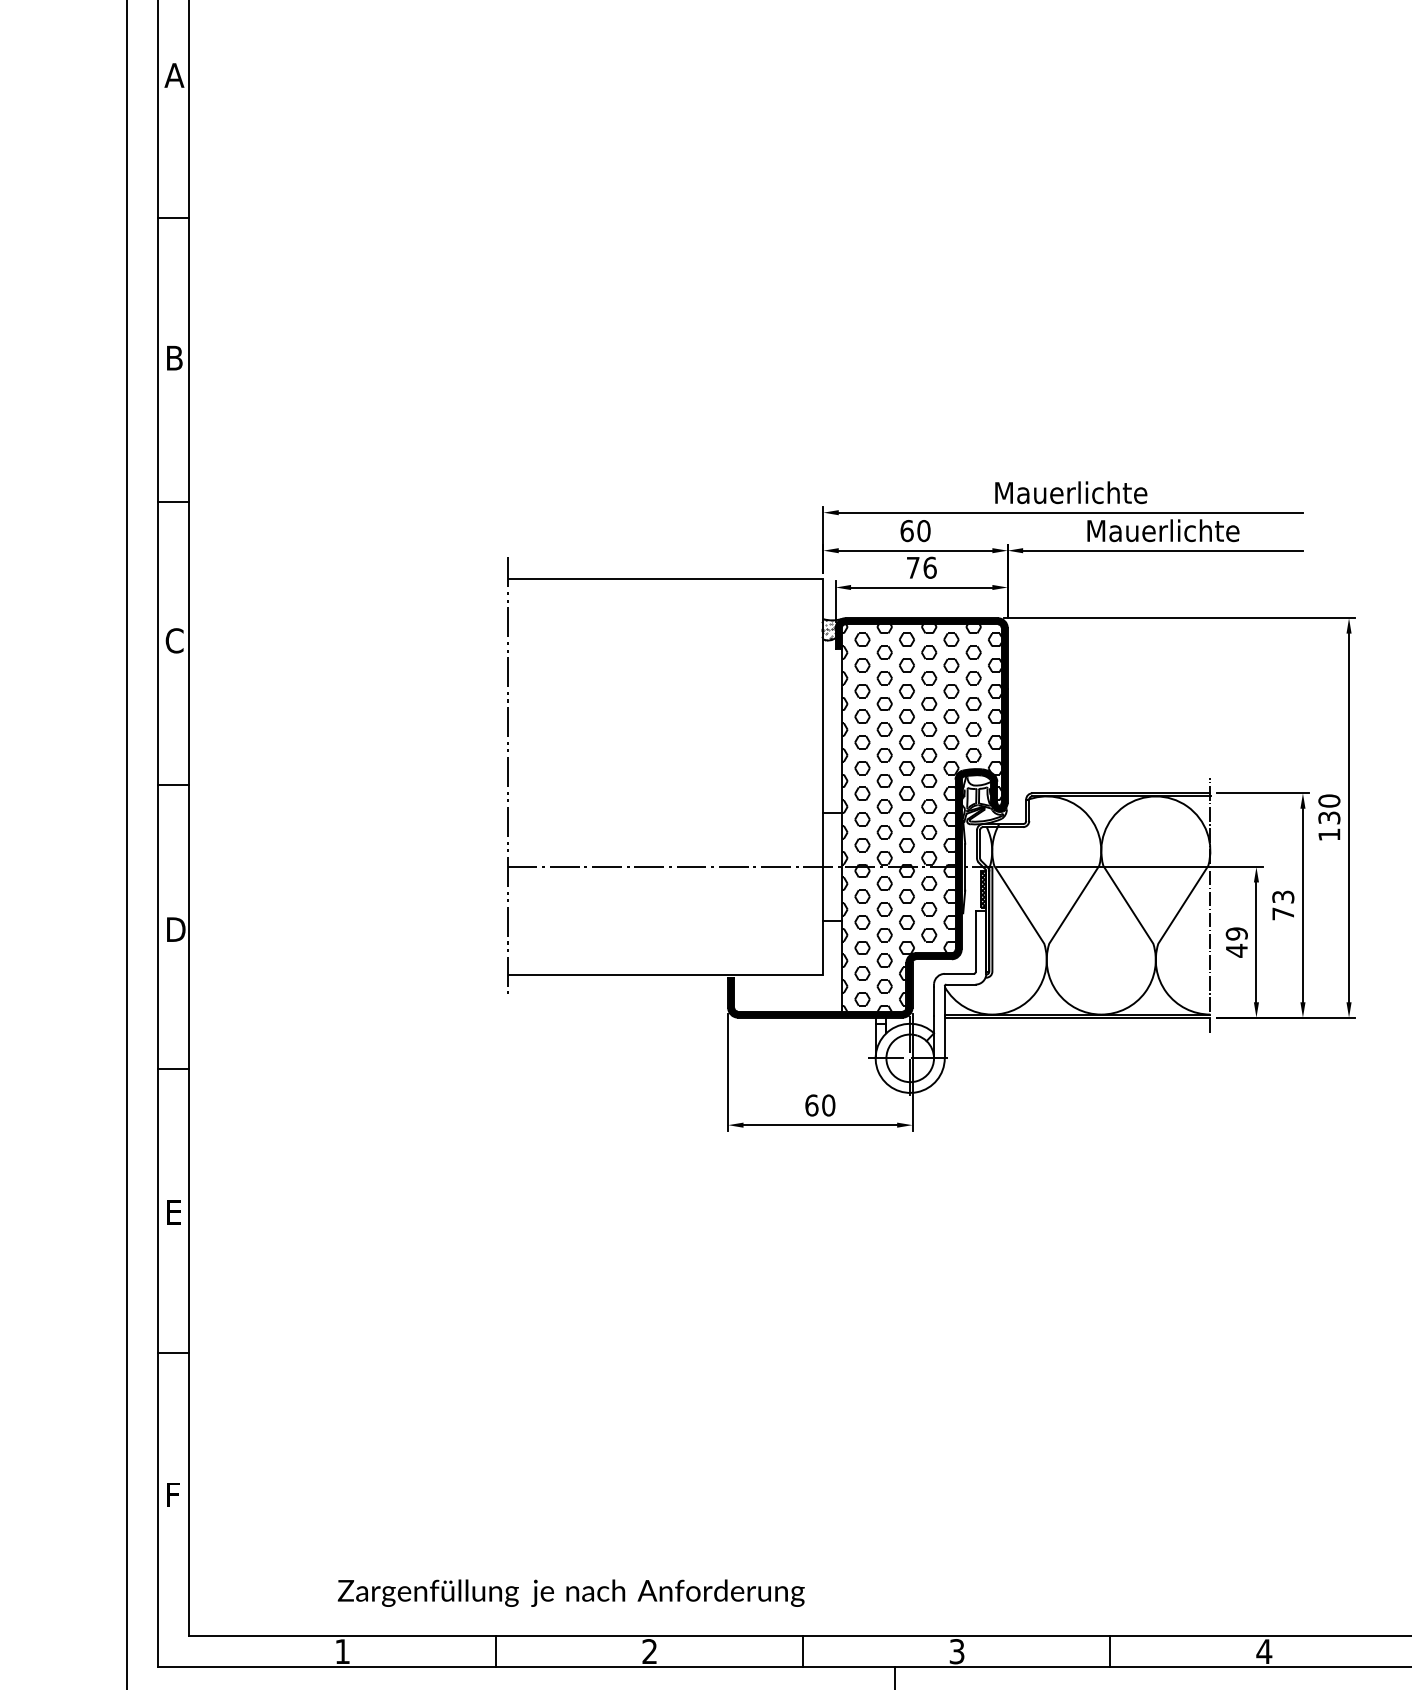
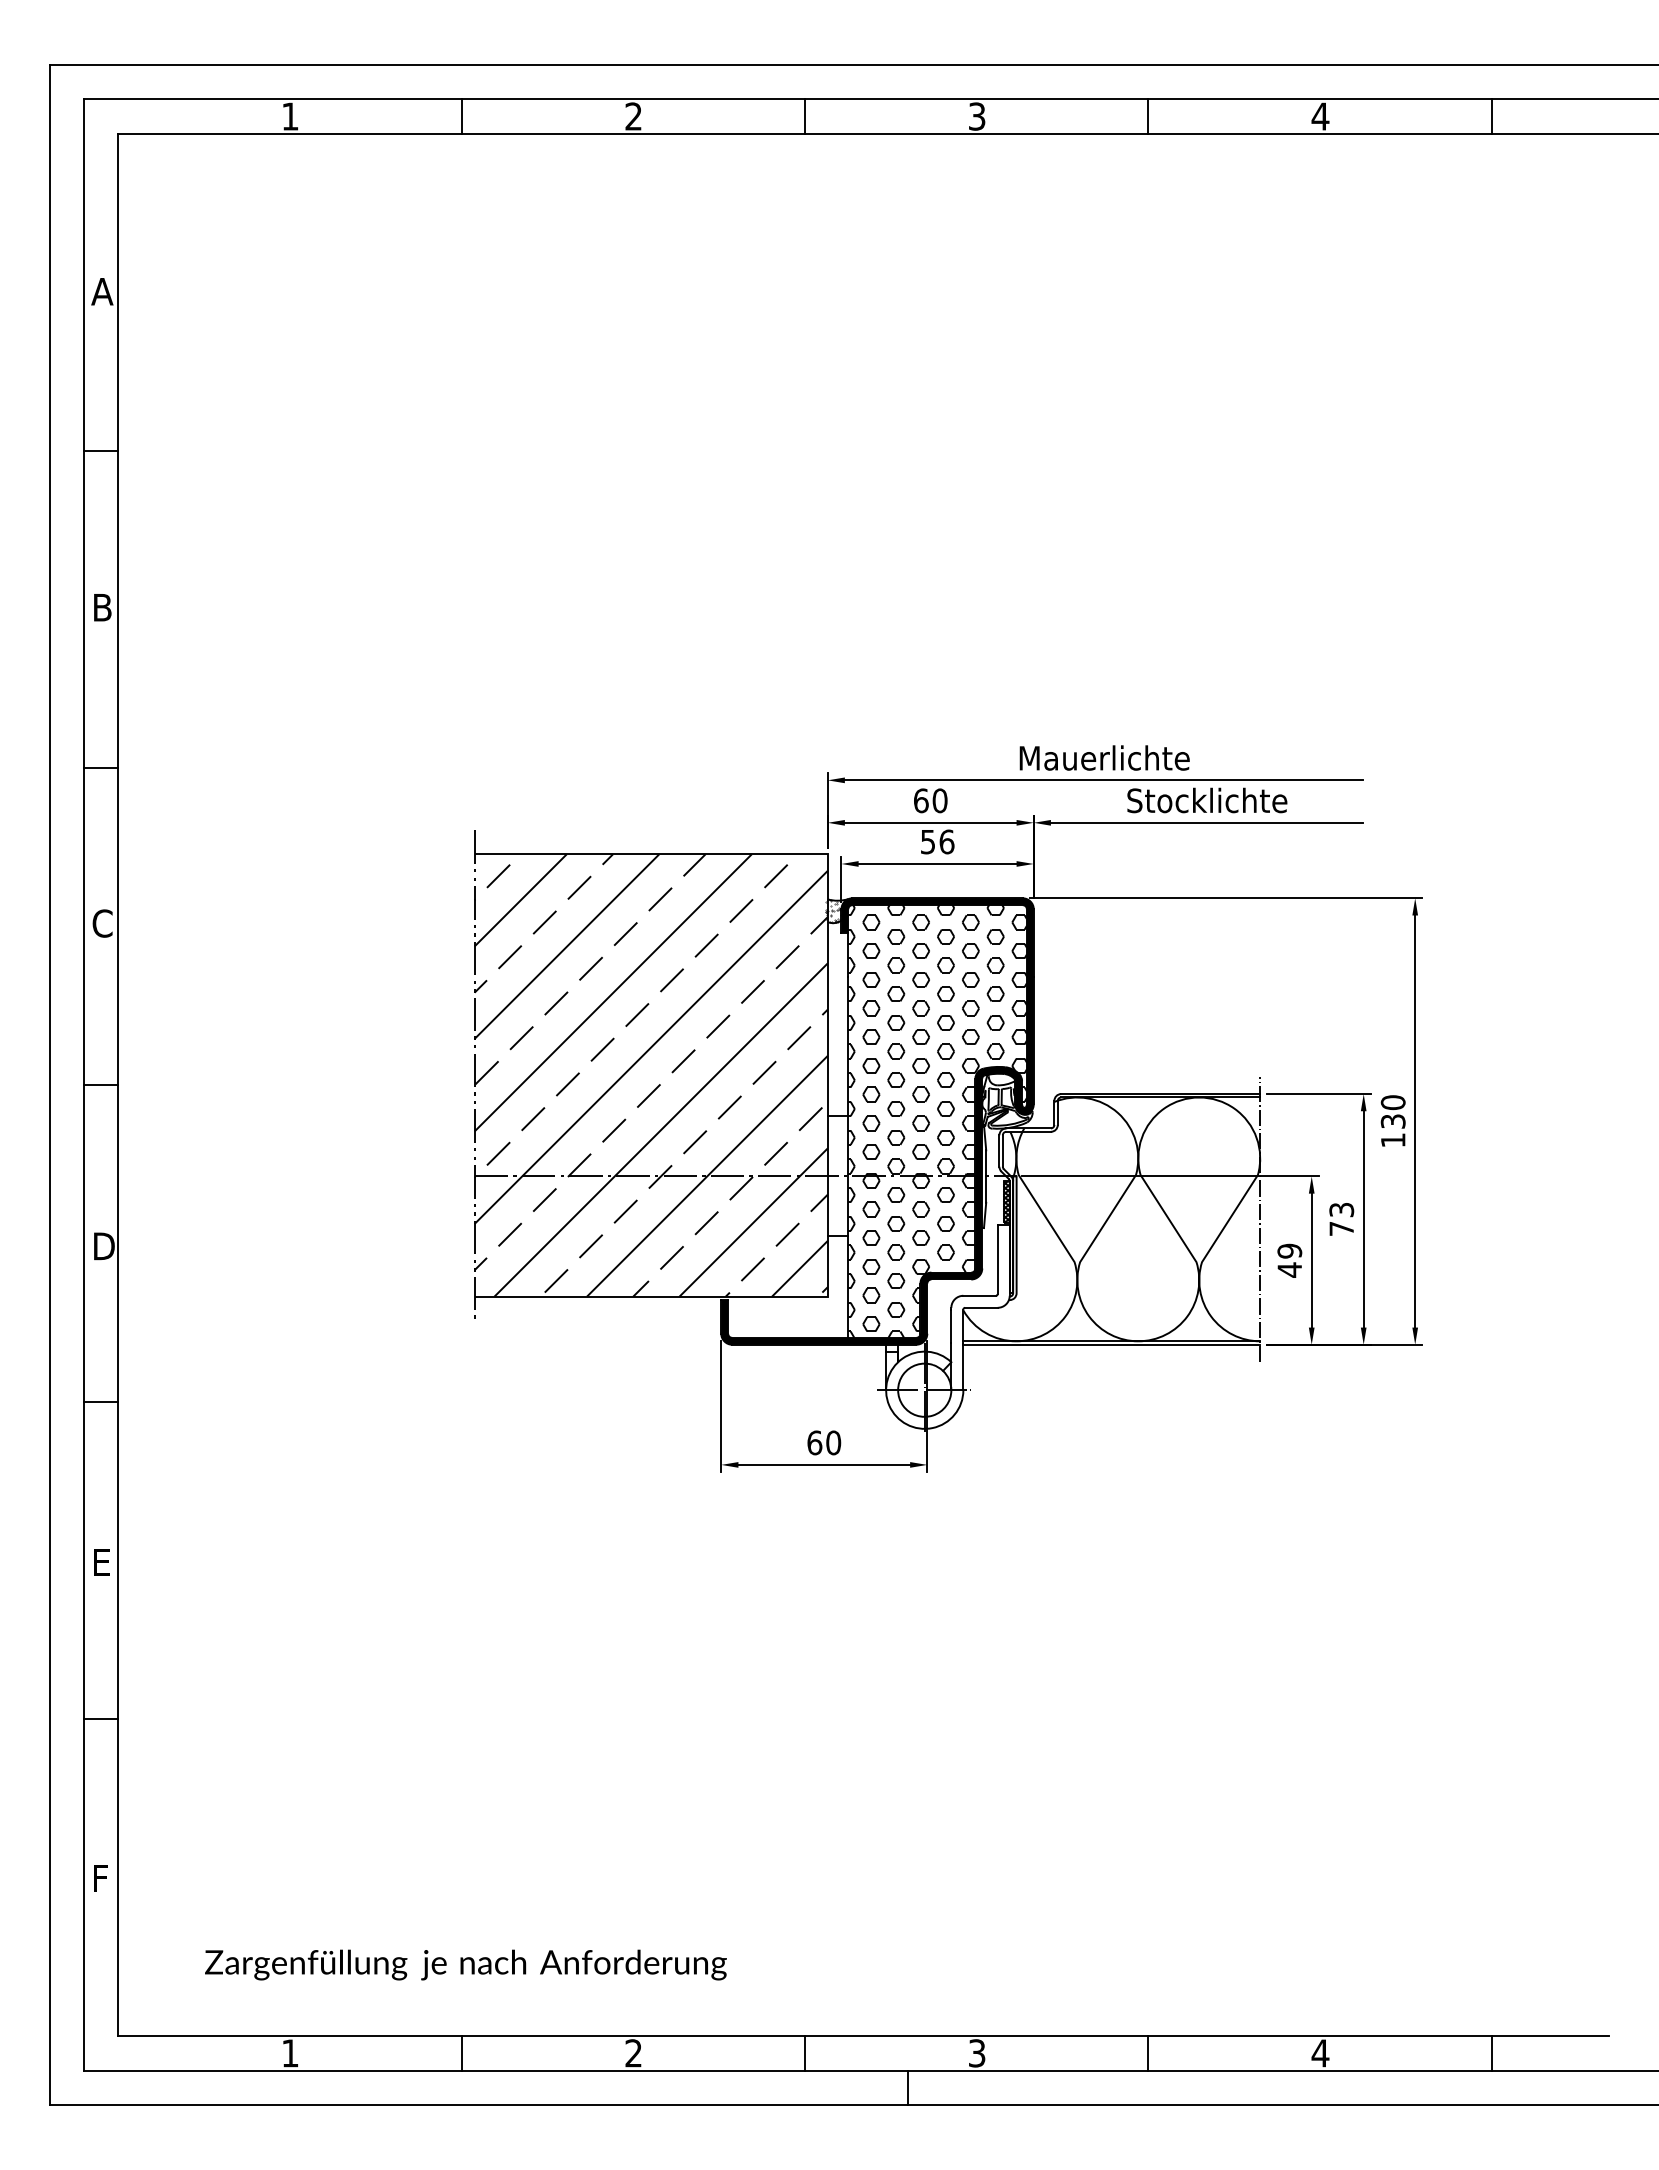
text: (1163, 530) -> (1207, 800), Mauerlichte -> Stocklichte
text: (912, 568) -> (927, 842), 76 -> 56
hatch: (664, 776) -> (650, 1075), added
text: (570, 1592) -> (465, 1964), moved

